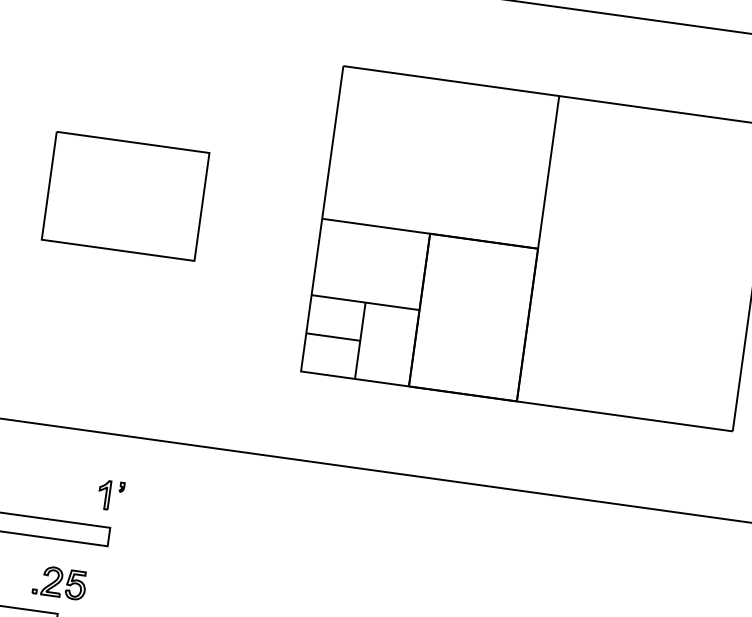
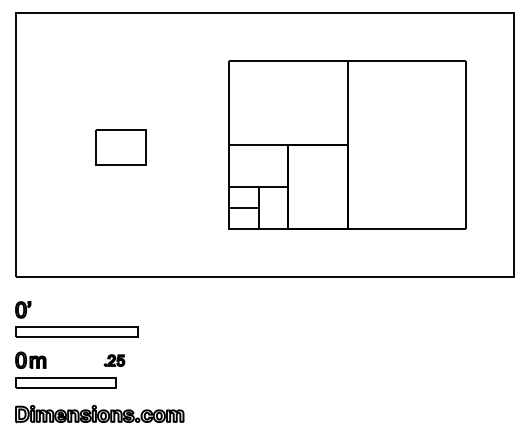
part: (124, 196) -> (120, 147), size x0.6
part: (110, 495) -> (135, 309), removed
part: (59, 582) -> (114, 360), size x0.7

